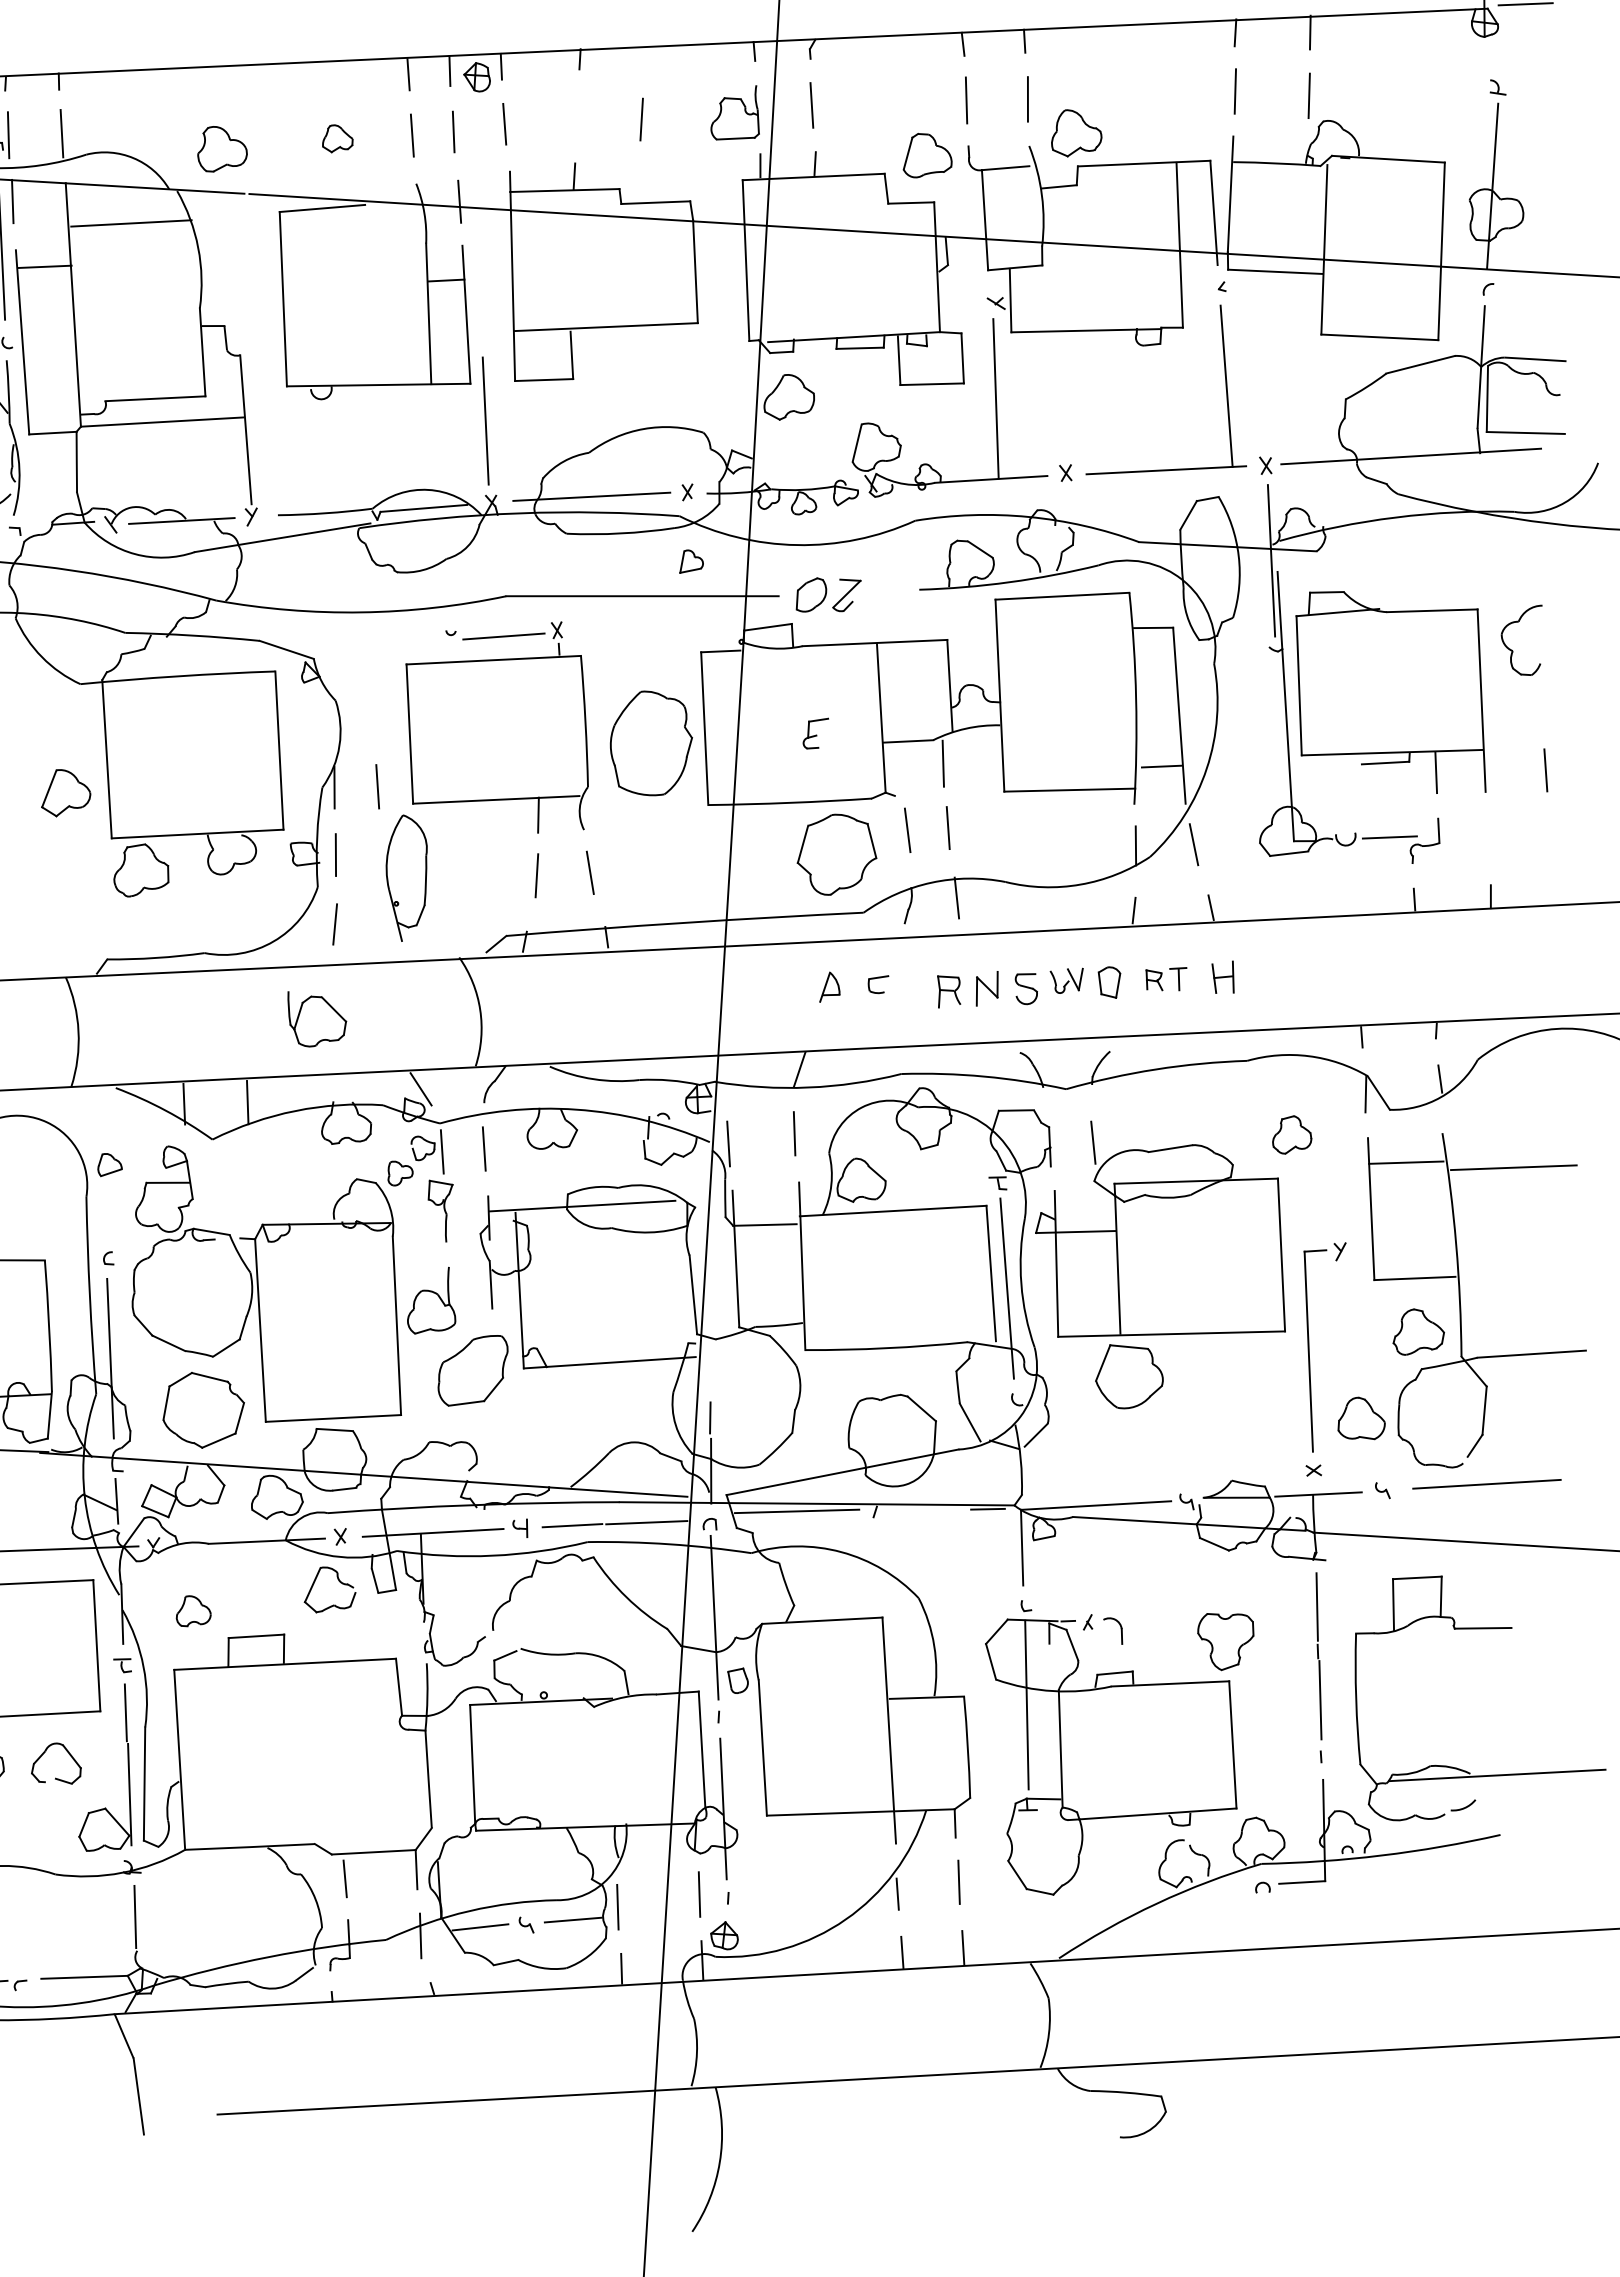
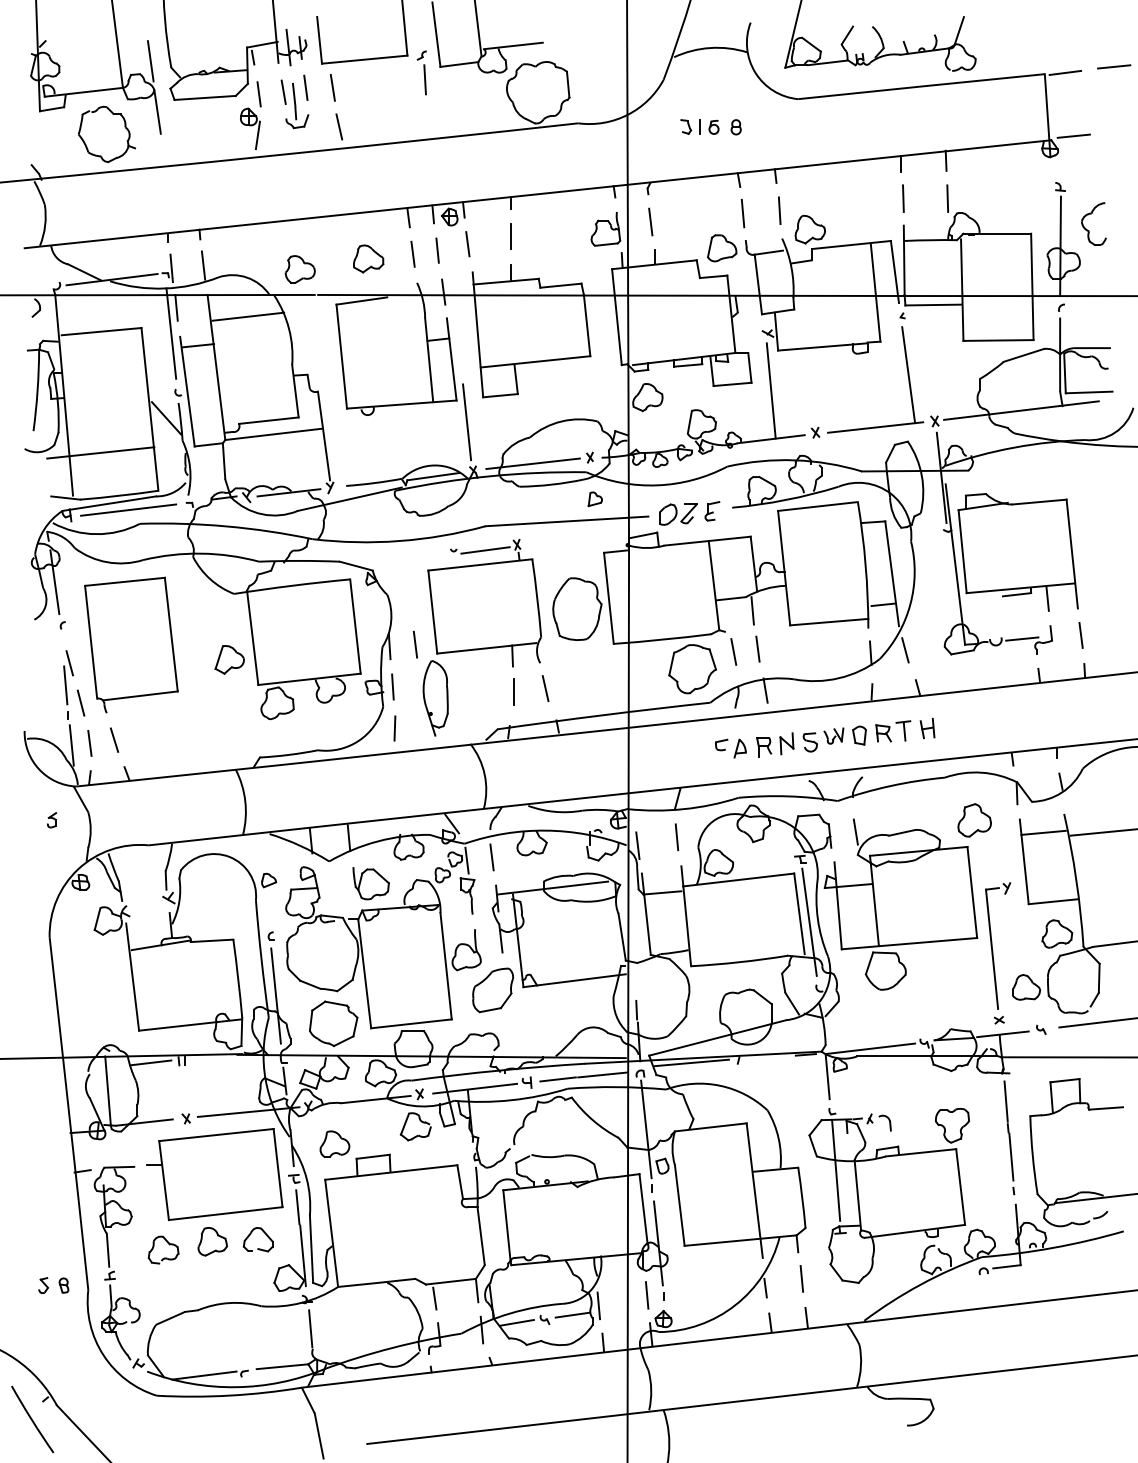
line: (641, 119) -> (510, 236), moved
part: (337, 138) -> (368, 258), size x1.67
part: (1513, 649) -> (1089, 230), moved
part: (815, 733) -> (712, 511), moved
line: (1544, 770) -> (1080, 635), moved
part: (1166, 978) -> (893, 731), size x1.43
part: (829, 987) -> (739, 748), moved
part: (315, 1020) -> (370, 883), moved
part: (1292, 1135) -> (974, 820), size x1.43
part: (193, 1610) -> (334, 1143), size x1.43

